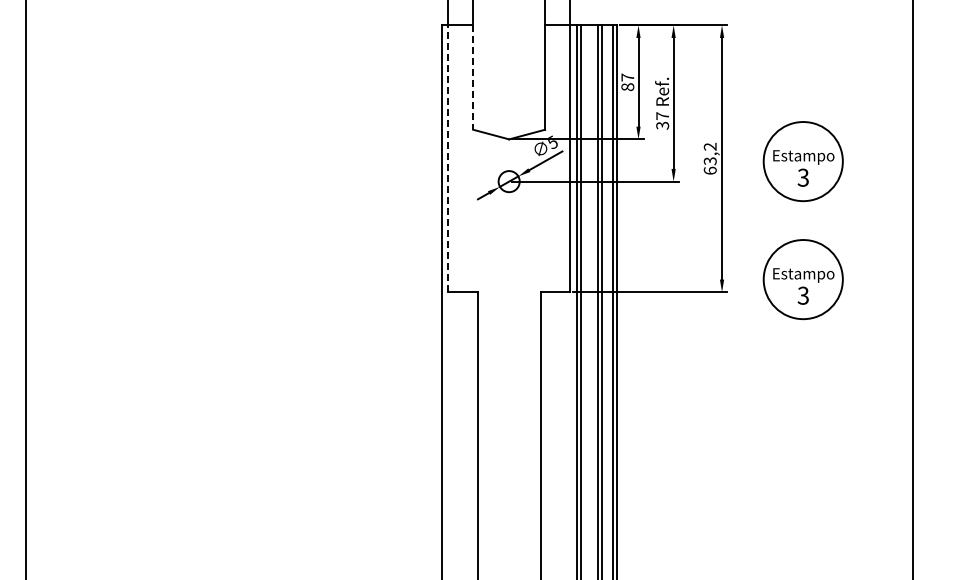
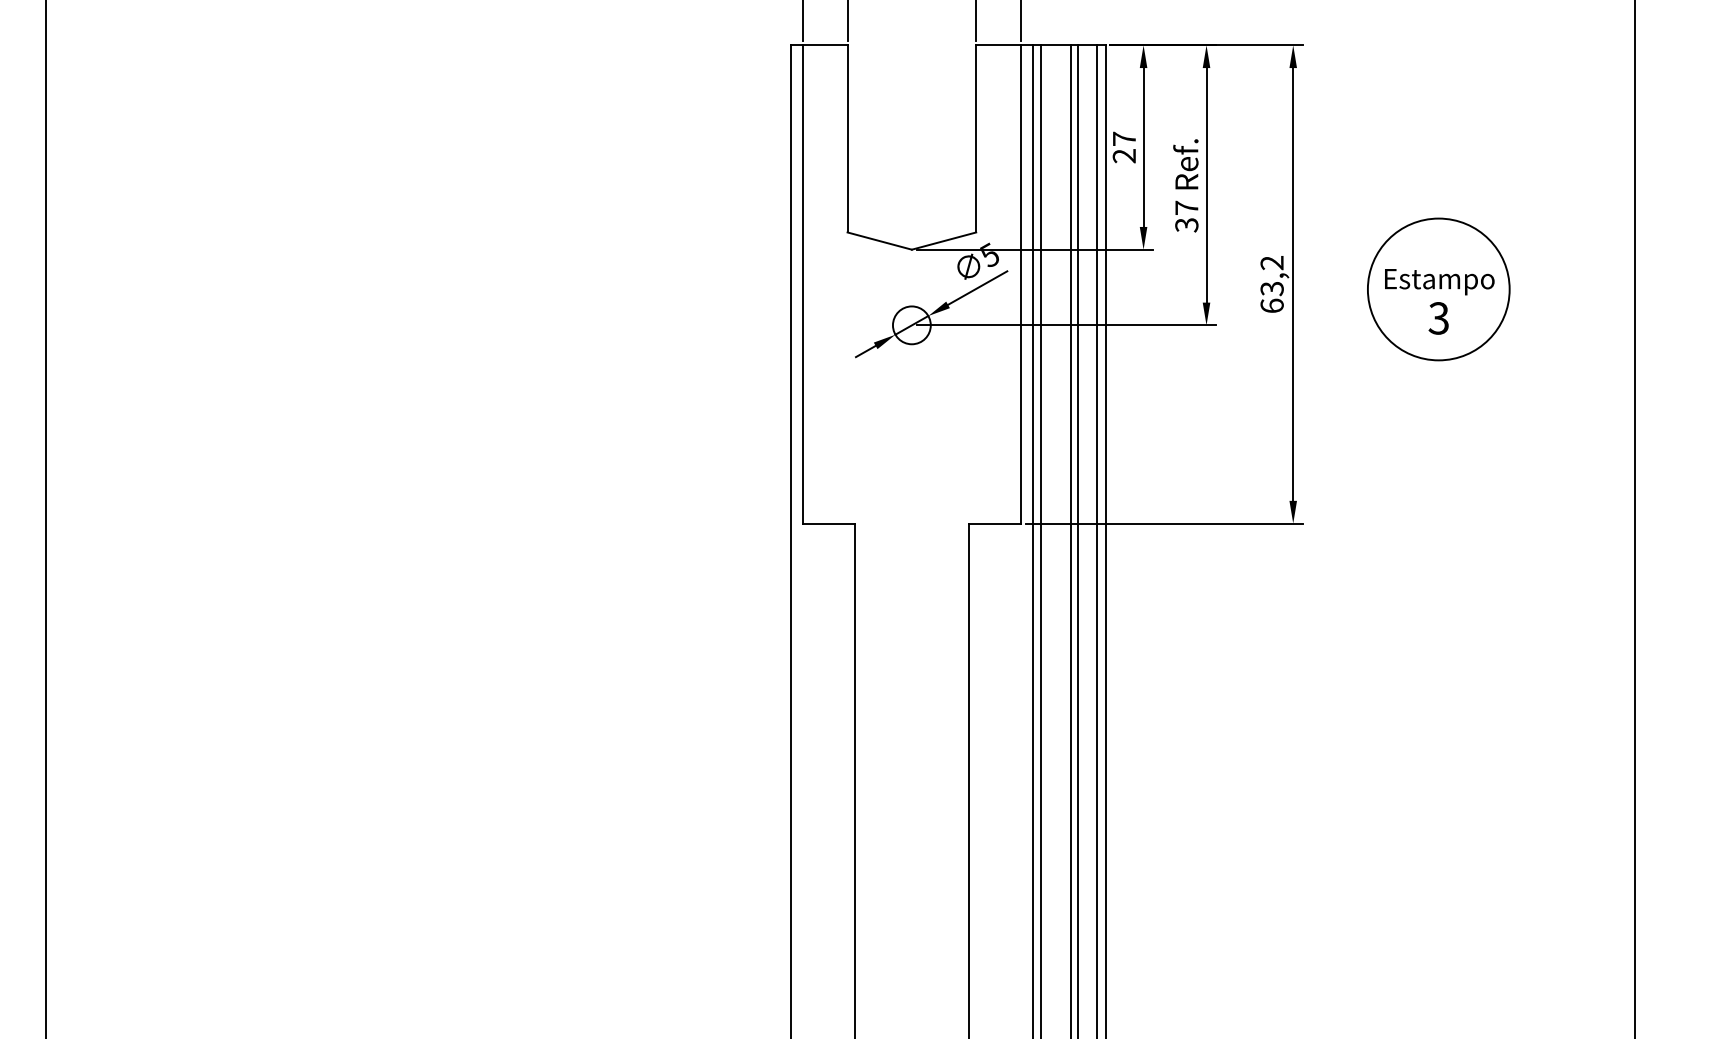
line: (473, 78) -> (847, 140), dashed -> solid
text: (627, 87) -> (1123, 156), 87 -> 27
line: (448, 158) -> (803, 283), dashed -> solid
part: (802, 279) -> (1437, 500), removed

